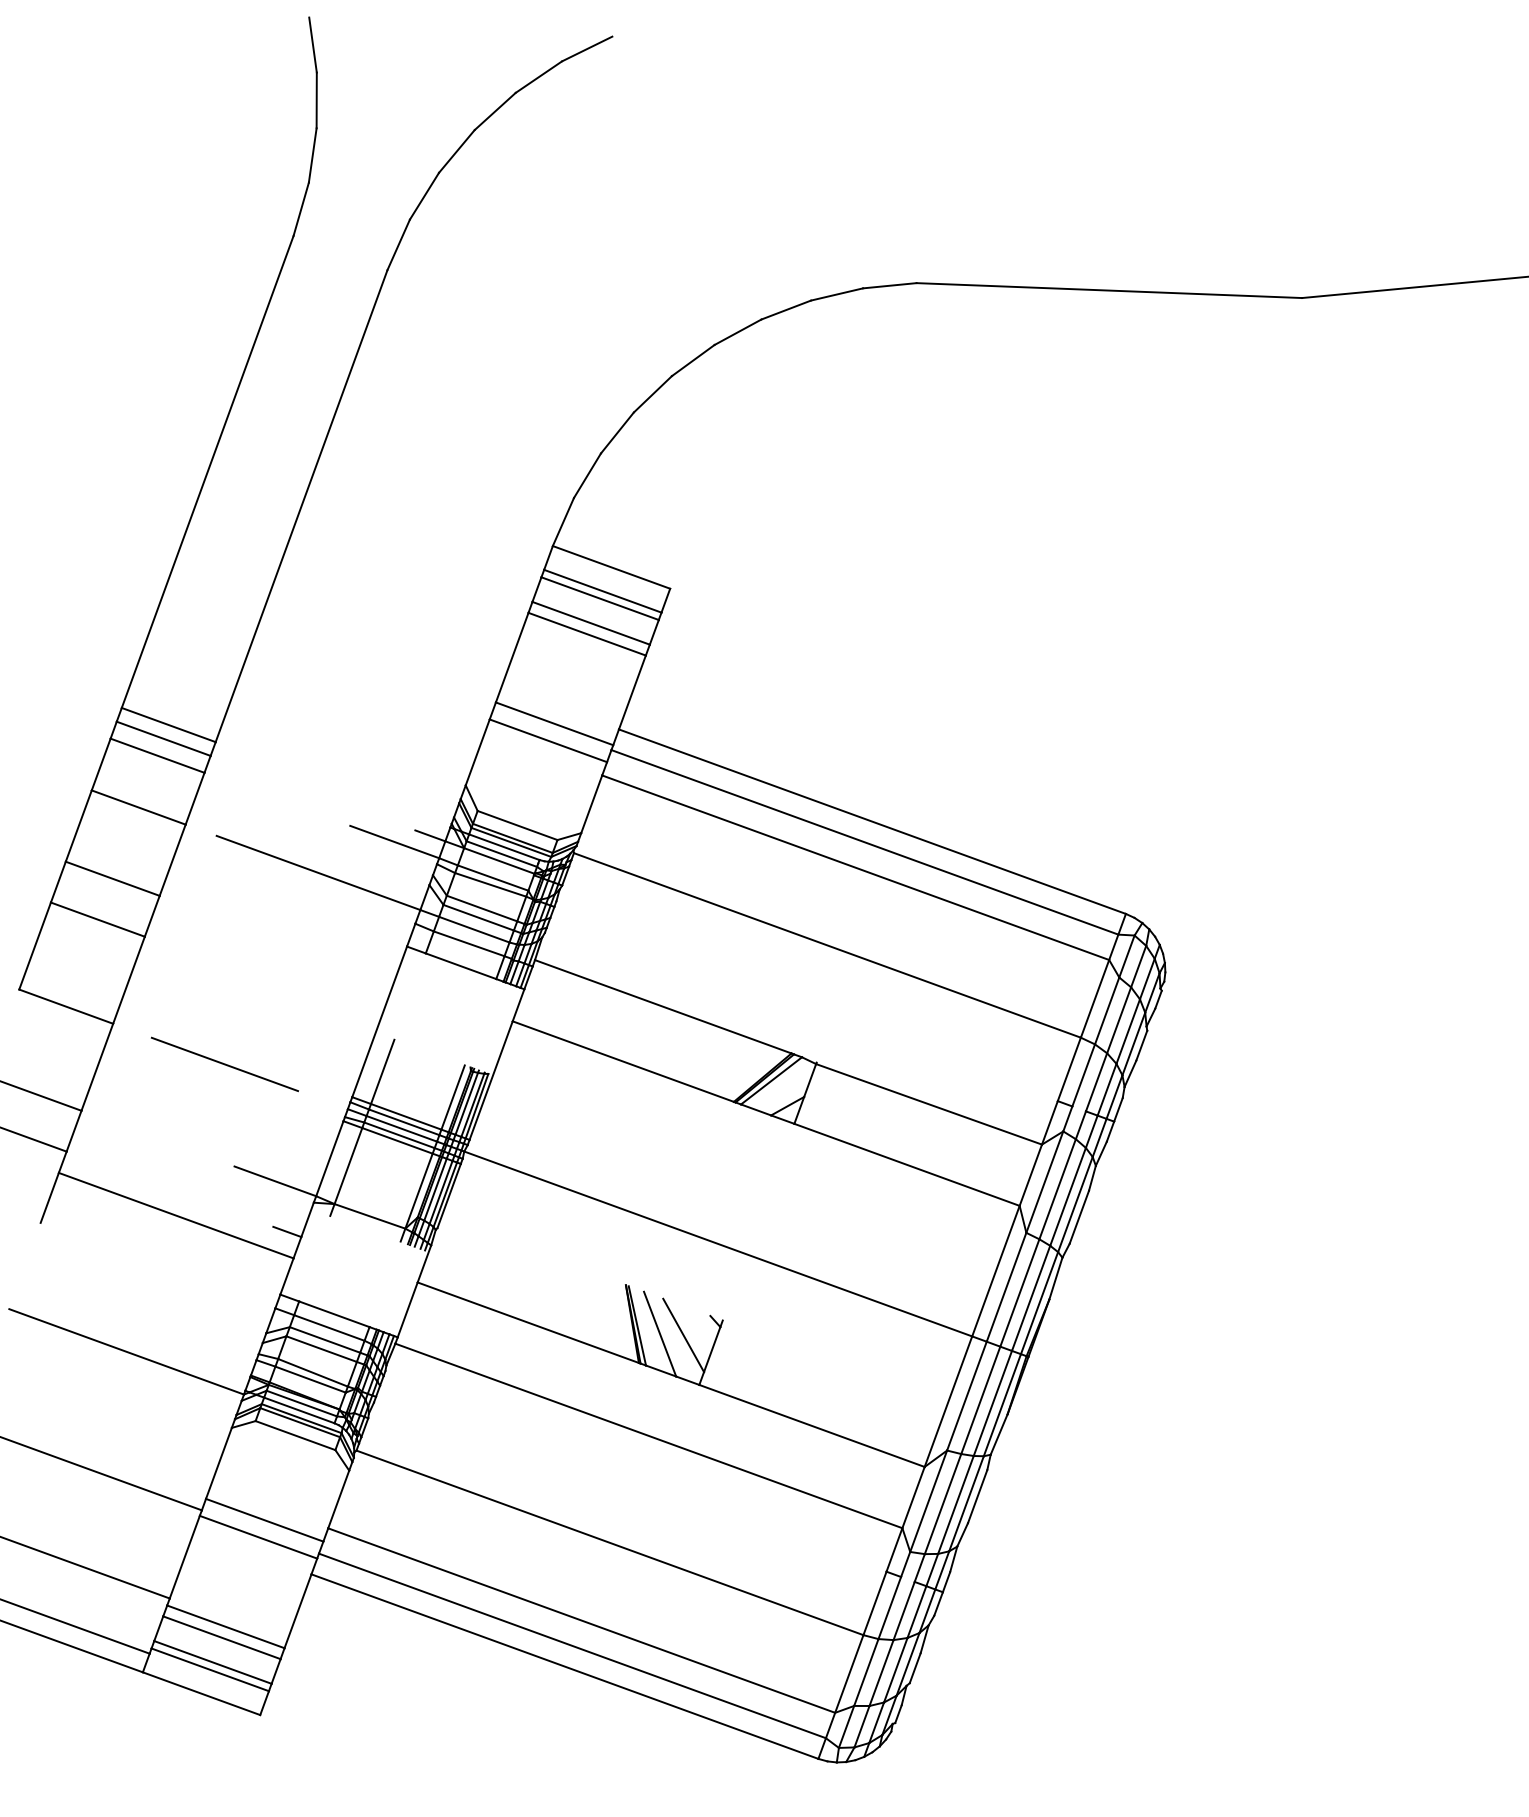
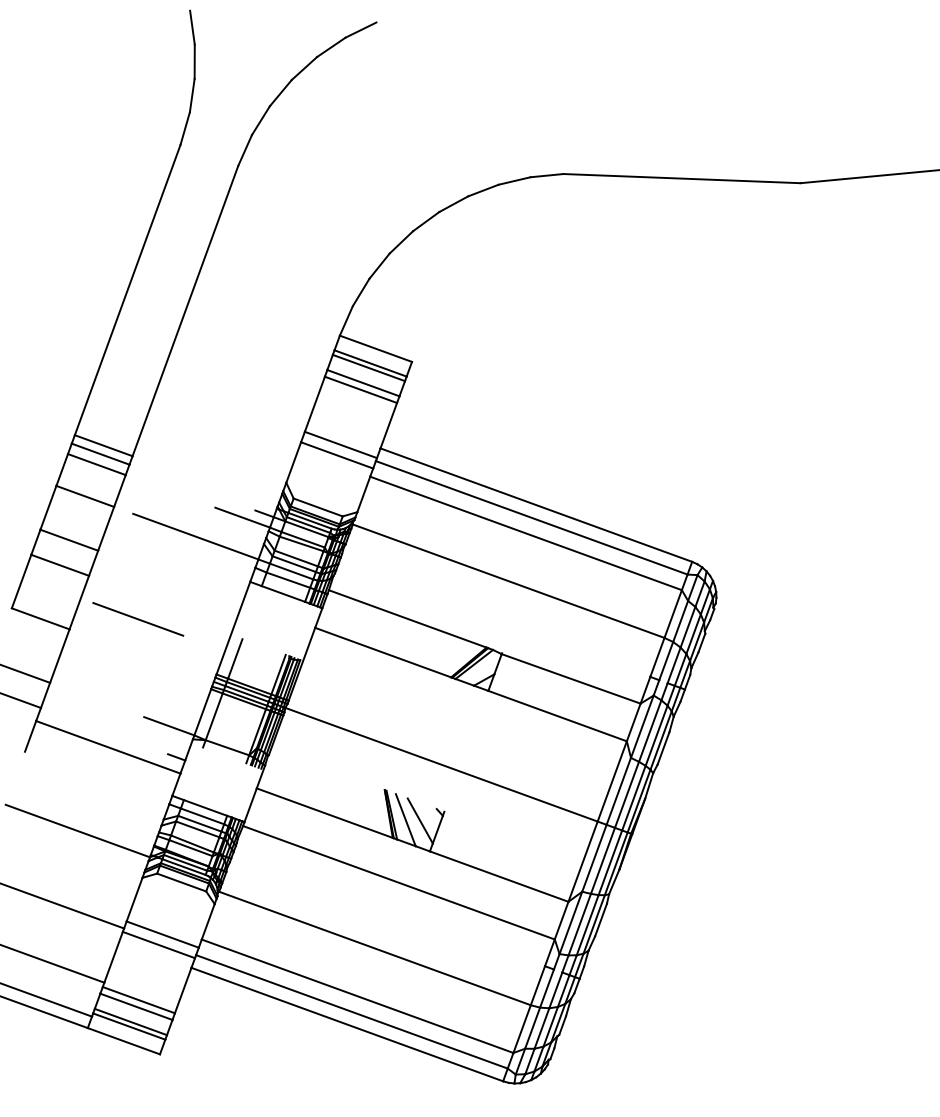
line: (225, 1064) -> (138, 619), moved

